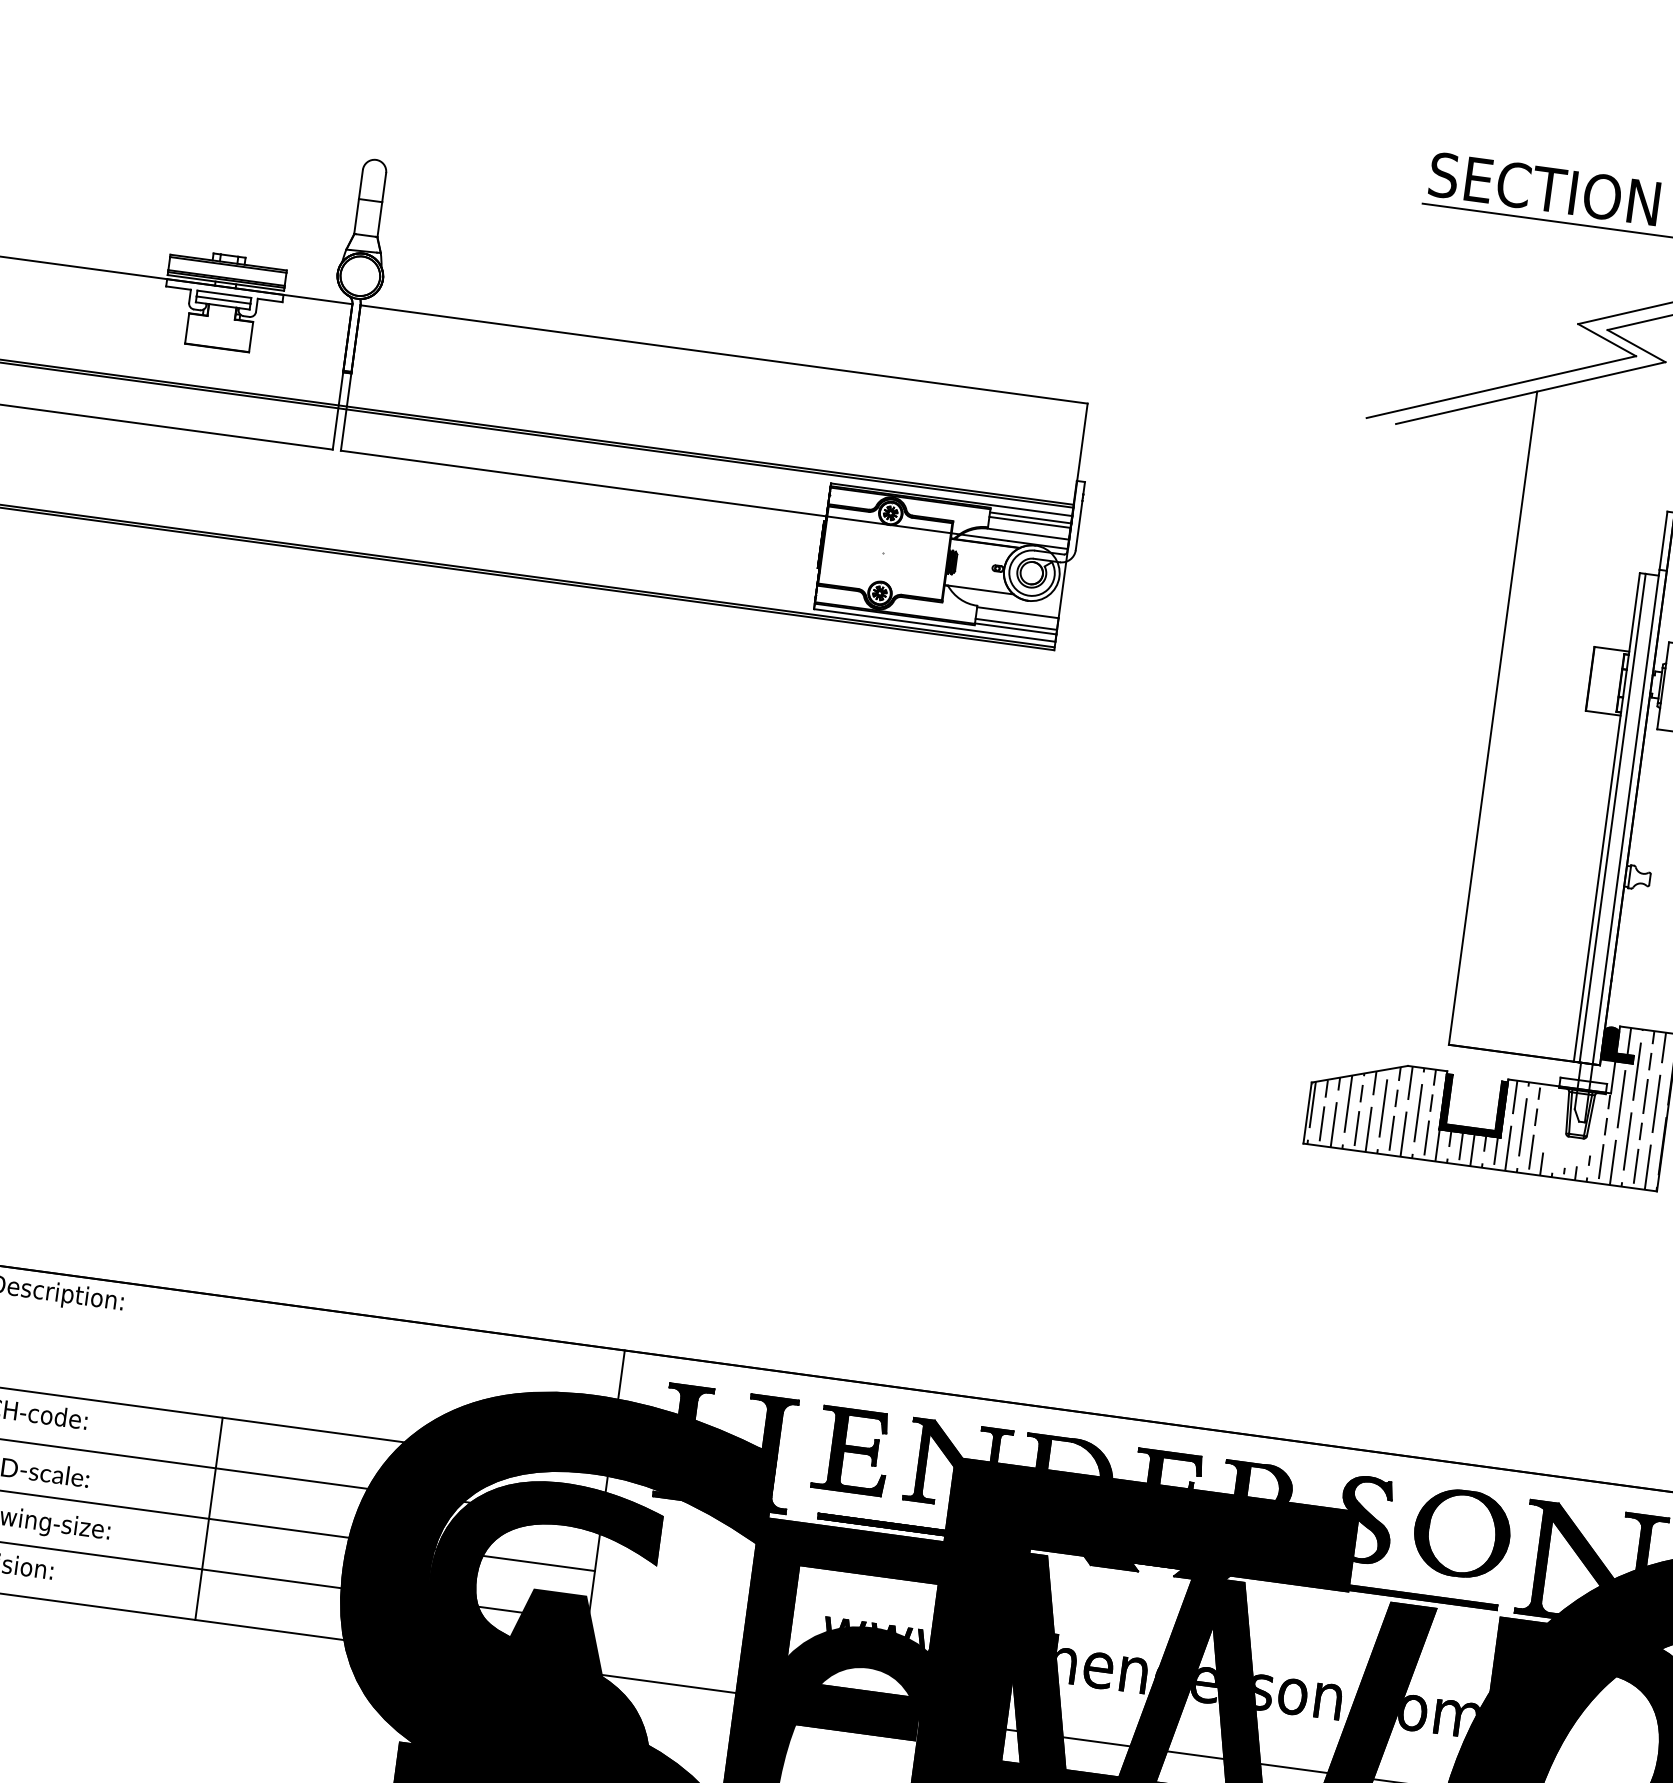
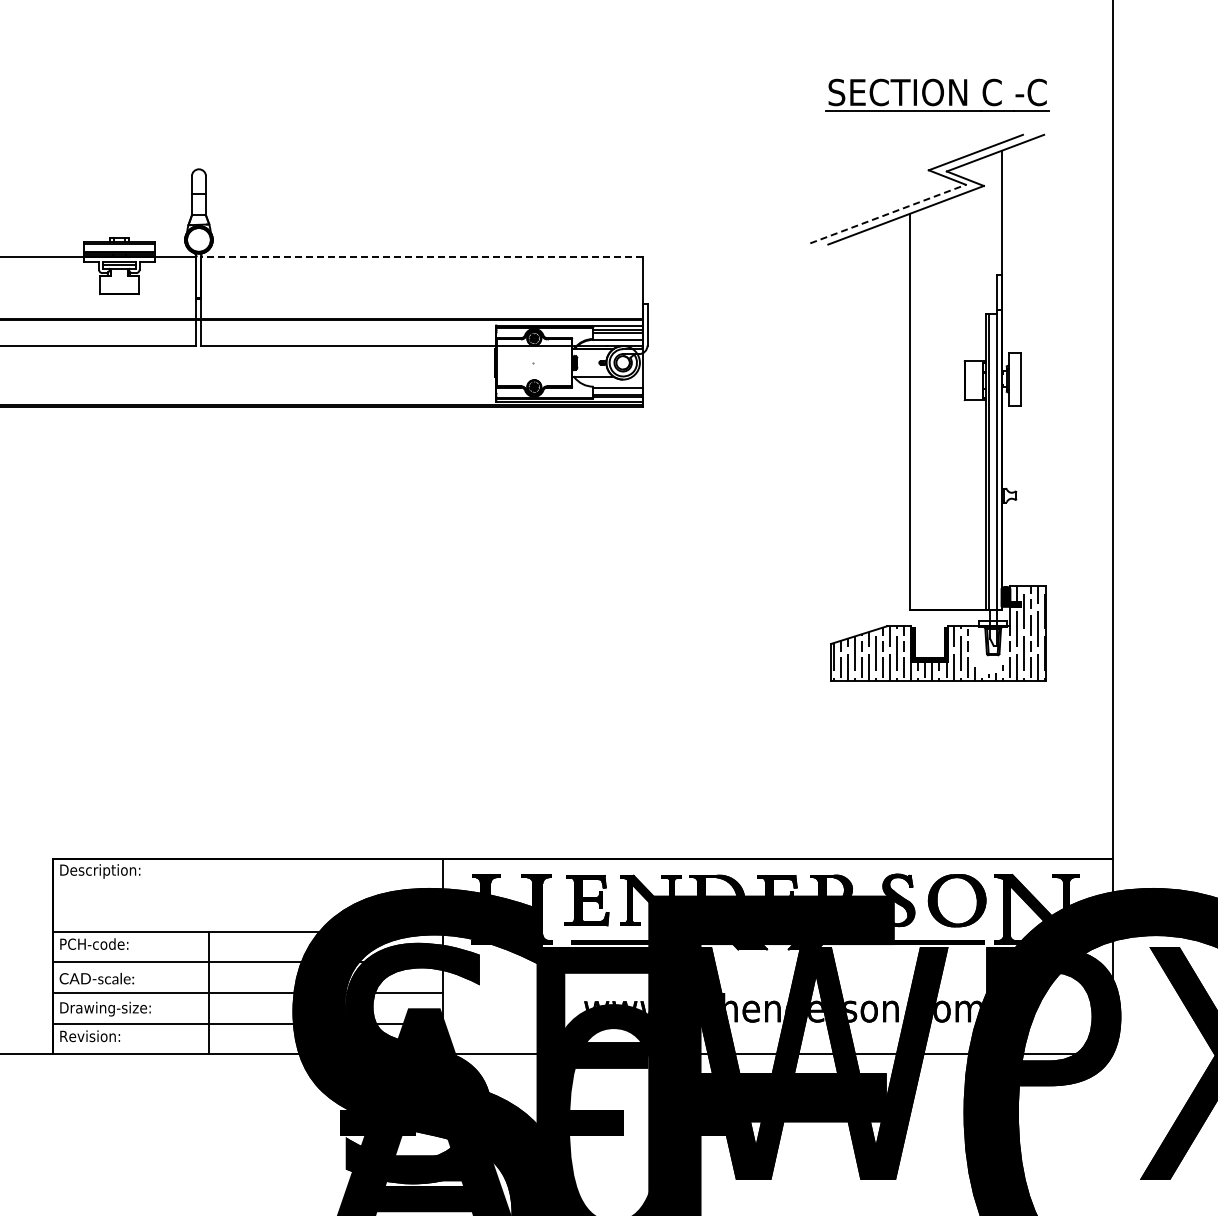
line: (724, 354) -> (422, 257), solid -> dashed
line: (1502, 386) -> (888, 213), solid -> dashed

